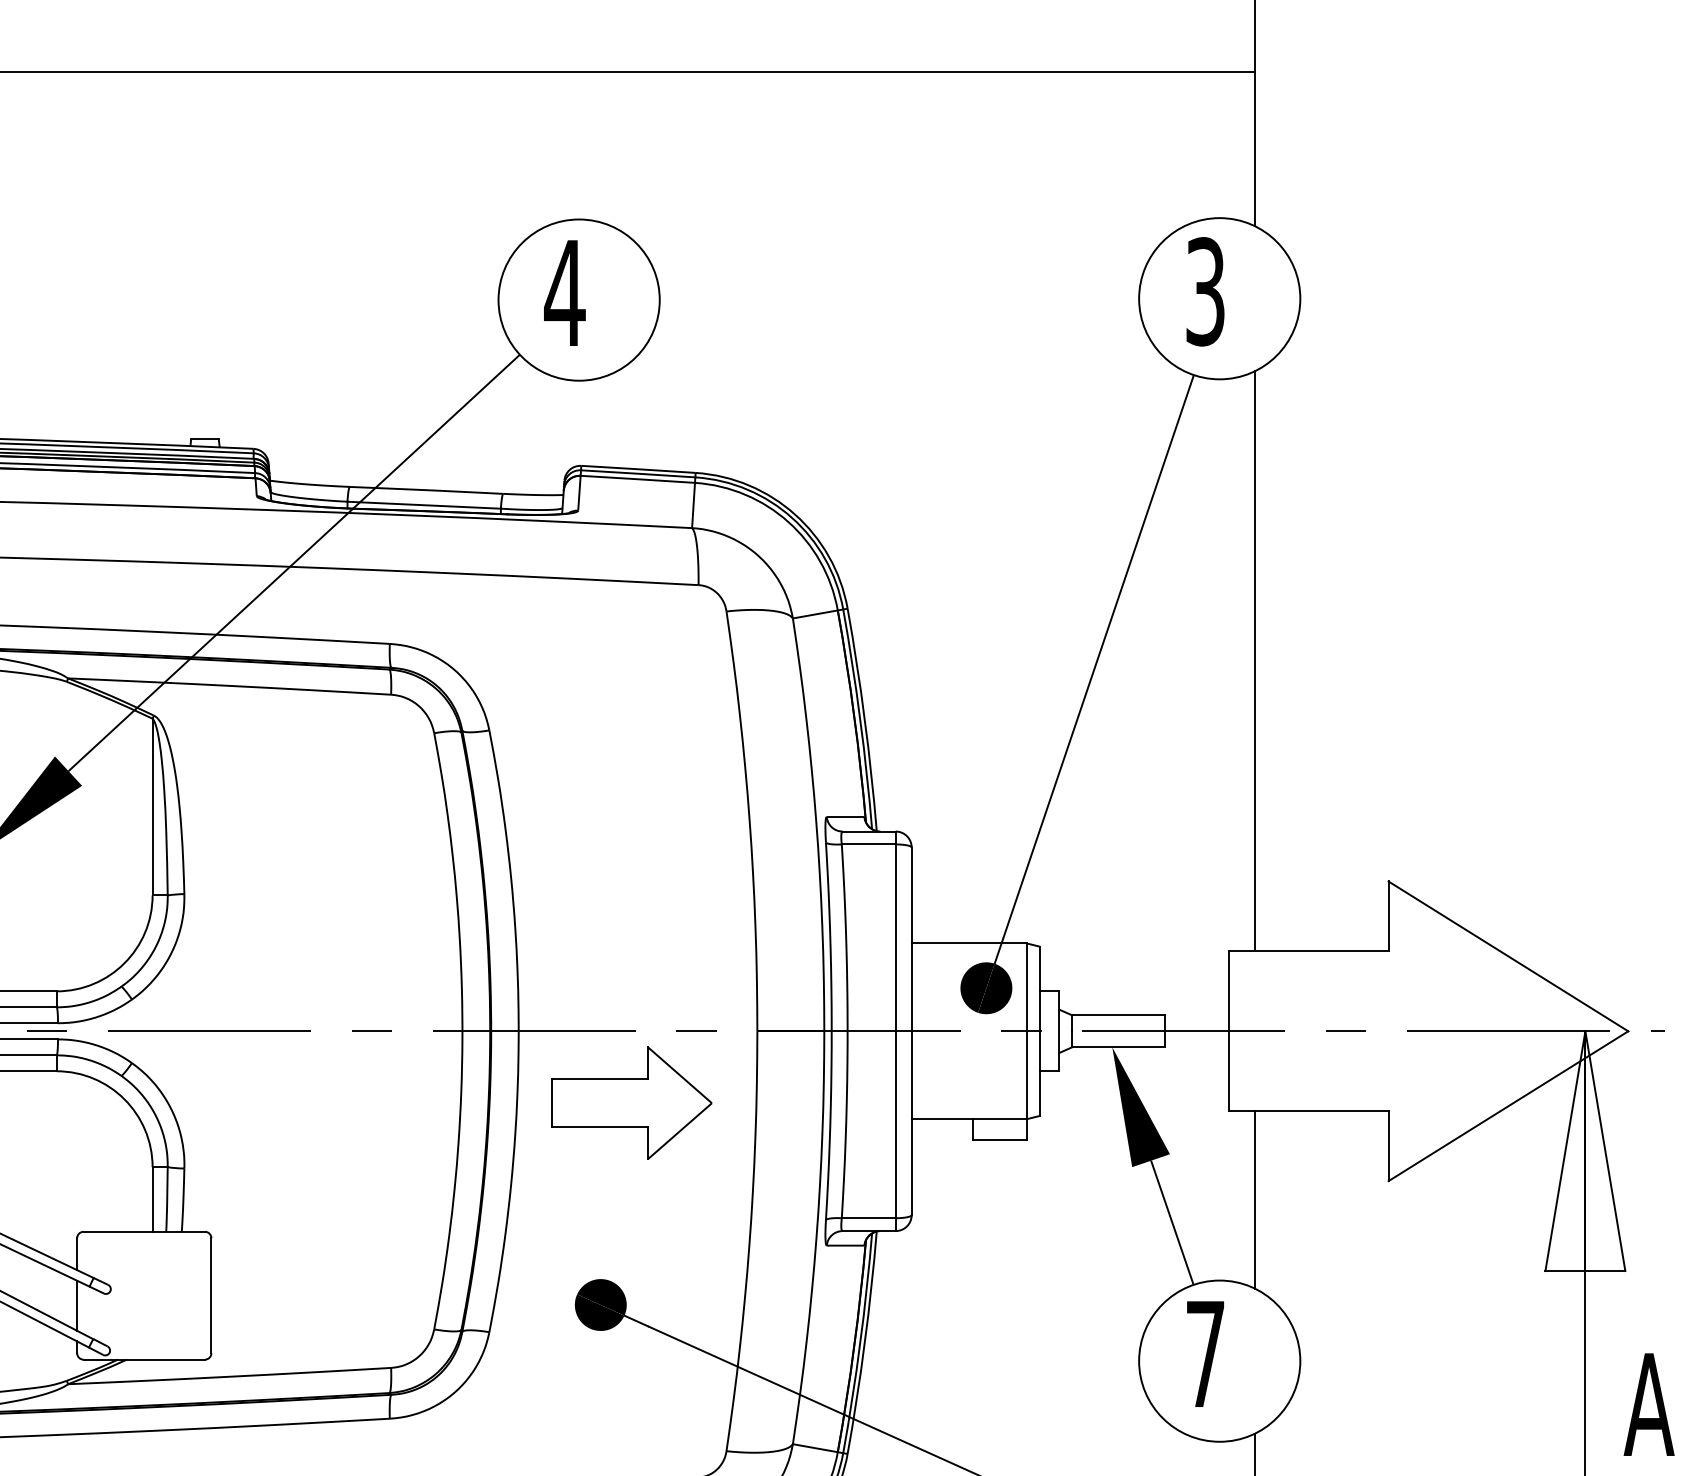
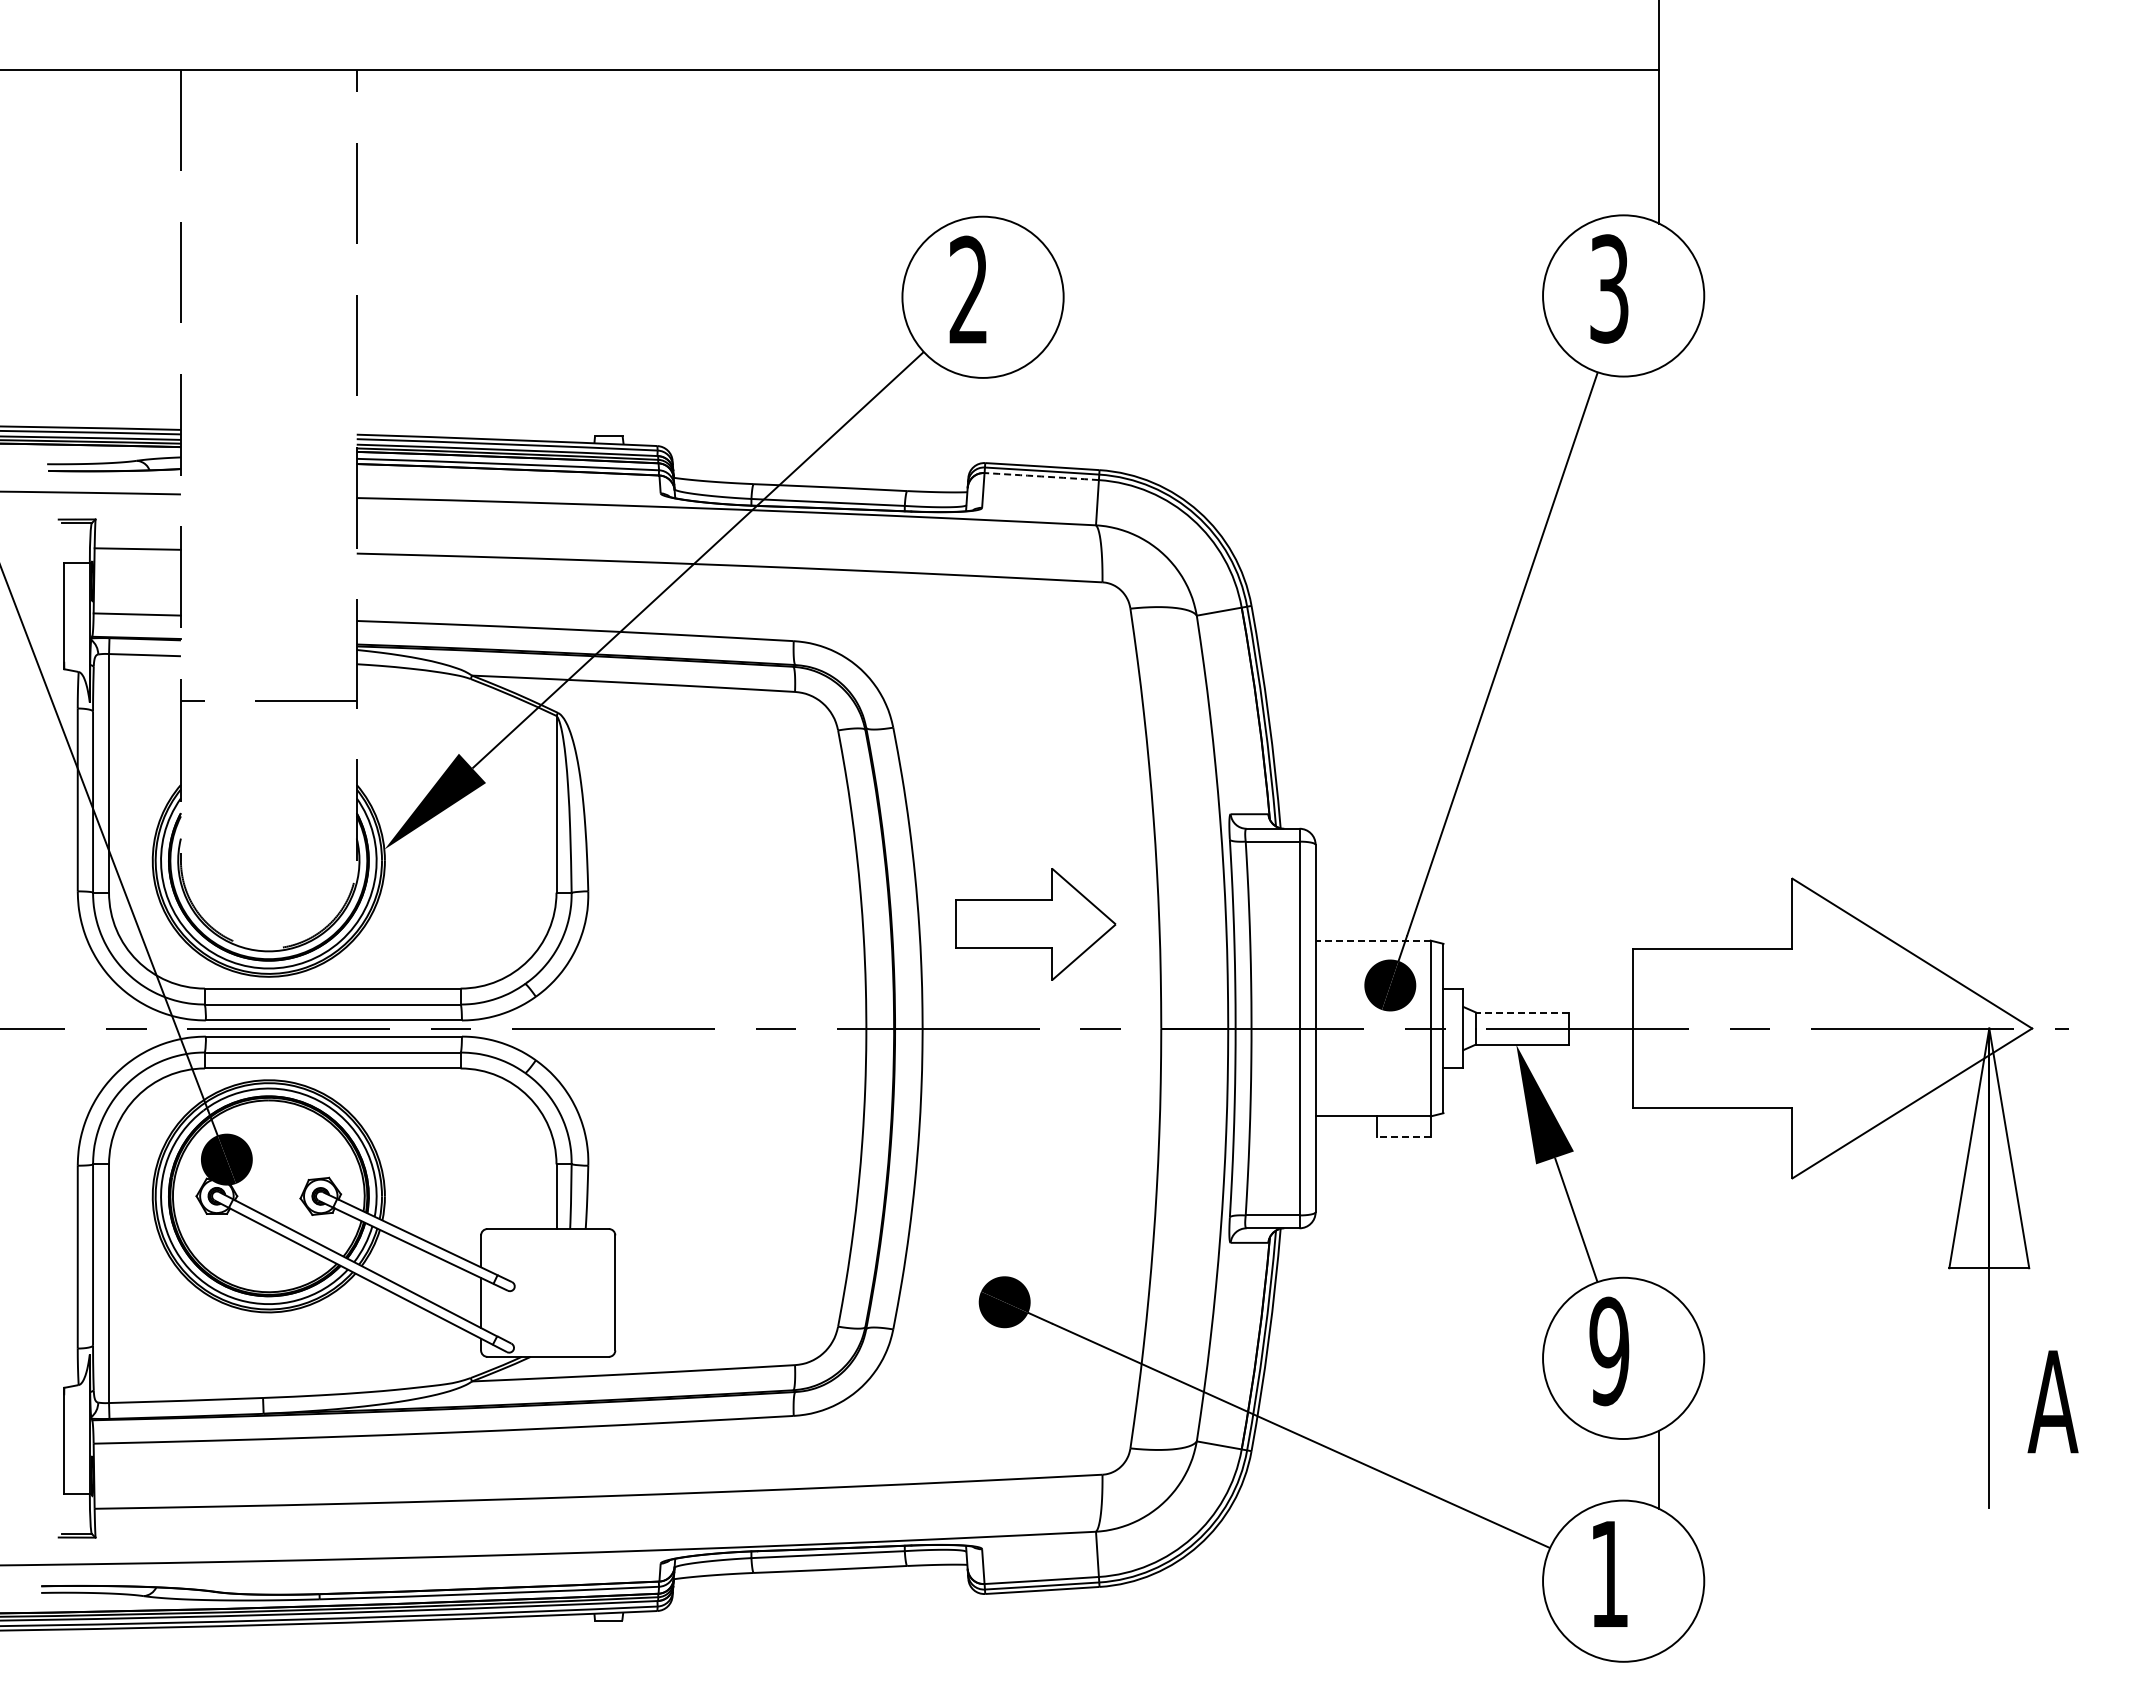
text: (564, 292) -> (968, 289), 4 -> 2
arc: (637, 479) -> (1041, 476), solid -> dashed
line: (1255, 661) -> (1659, 658), removed
line: (969, 943) -> (1373, 940), solid -> dashed
line: (1117, 1015) -> (1521, 1012), solid -> dashed
part: (631, 1103) -> (1035, 924), moved
line: (999, 1140) -> (1403, 1137), solid -> dashed
line: (1255, 1200) -> (1659, 1197), removed
text: (1205, 1354) -> (1609, 1351), 7 -> 9

